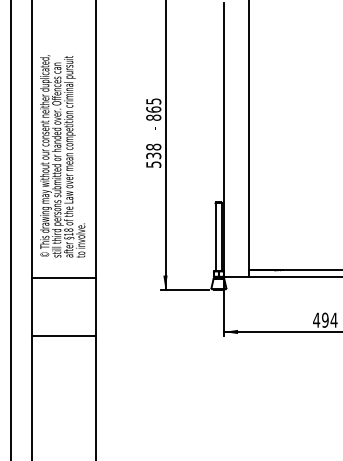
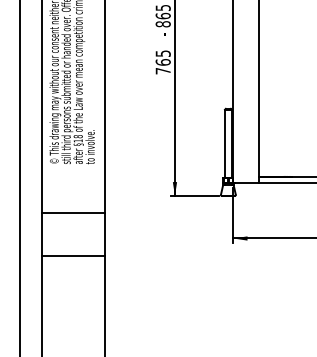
text: (153, 155) -> (162, 62), 538 -> 765
line: (63, 277) -> (72, 213), moved
line: (63, 336) -> (72, 256), moved

